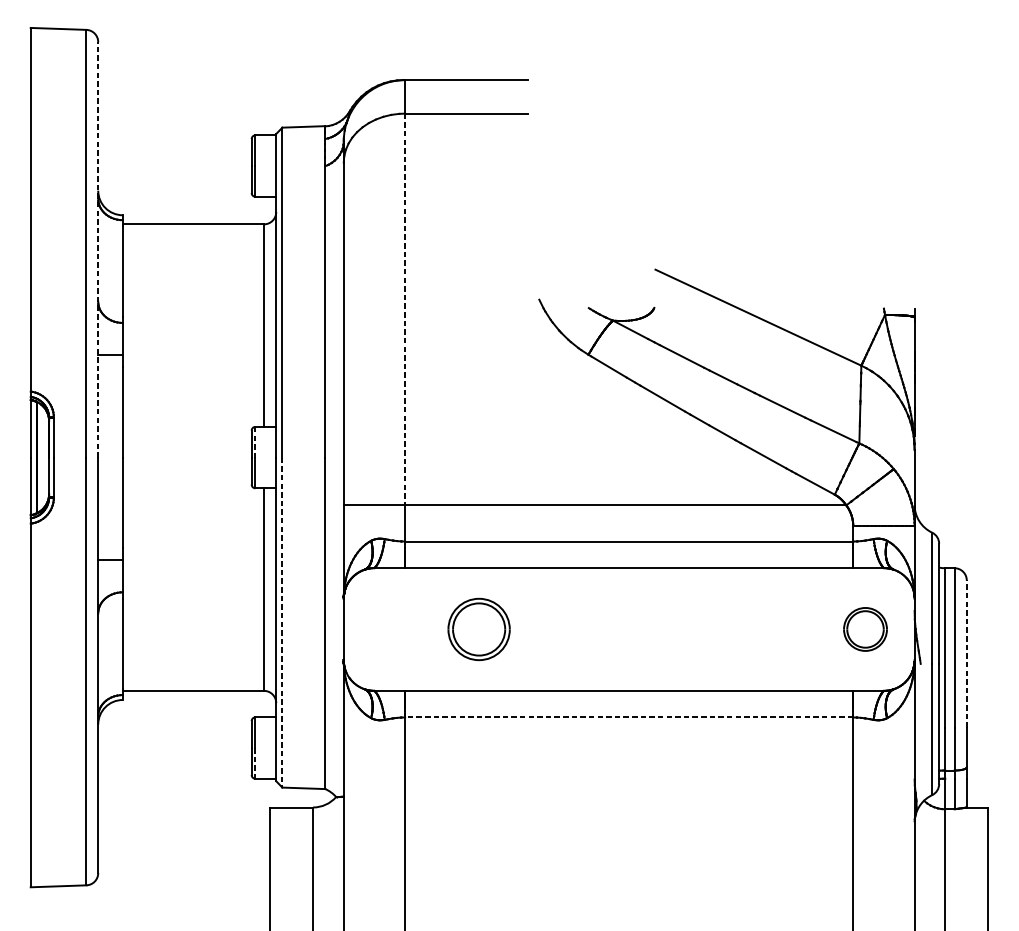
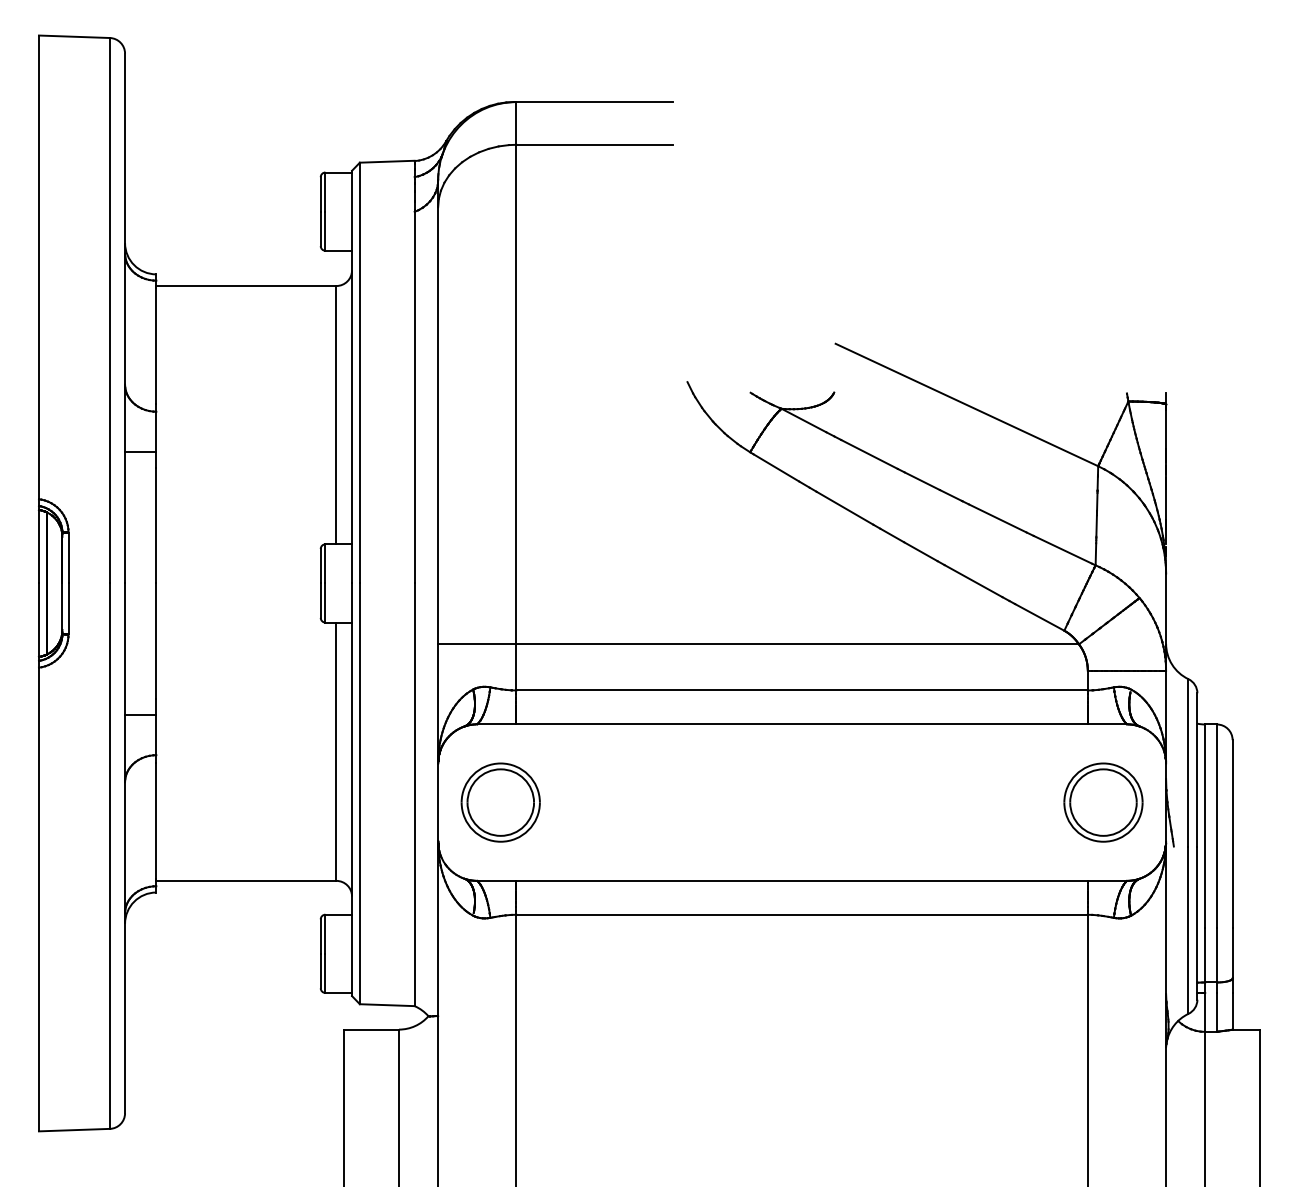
line: (98, 249) -> (125, 318), dashed -> solid
line: (405, 309) -> (516, 394), dashed -> solid
line: (255, 441) -> (325, 563), dashed -> solid
line: (282, 623) -> (359, 794), dashed -> solid
part: (478, 629) -> (500, 802), moved
part: (865, 629) -> (1103, 802), size x1.43
line: (966, 654) -> (1232, 834), dashed -> solid
line: (629, 717) -> (802, 914), dashed -> solid
line: (255, 763) -> (325, 973), dashed -> solid

